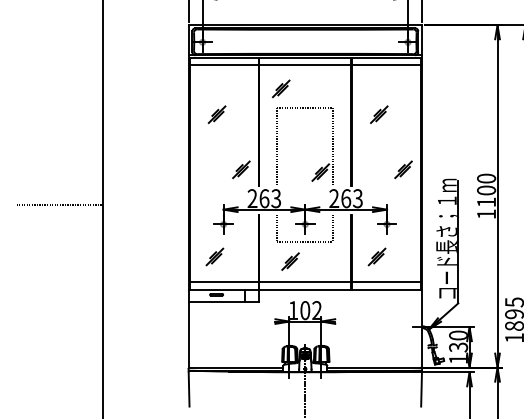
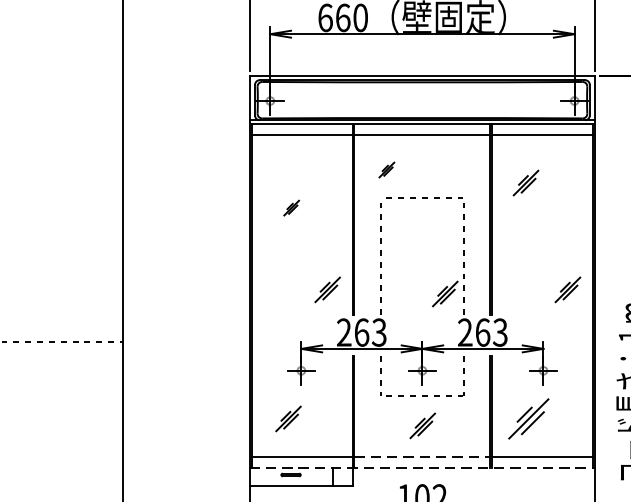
part: (281, 88) -> (387, 169), size x0.6
part: (216, 114) -> (290, 207), size x0.6
part: (379, 114) -> (526, 182), moved
part: (376, 256) -> (527, 418), size x1.6
part: (290, 261) -> (422, 425), moved
line: (305, 282) -> (422, 456), solid -> dashed
line: (305, 289) -> (422, 467), solid -> dashed

